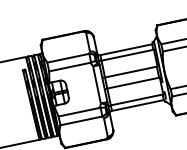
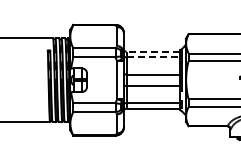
line: (125, 49) -> (152, 51), solid -> dashed
line: (127, 55) -> (153, 57), solid -> dashed

